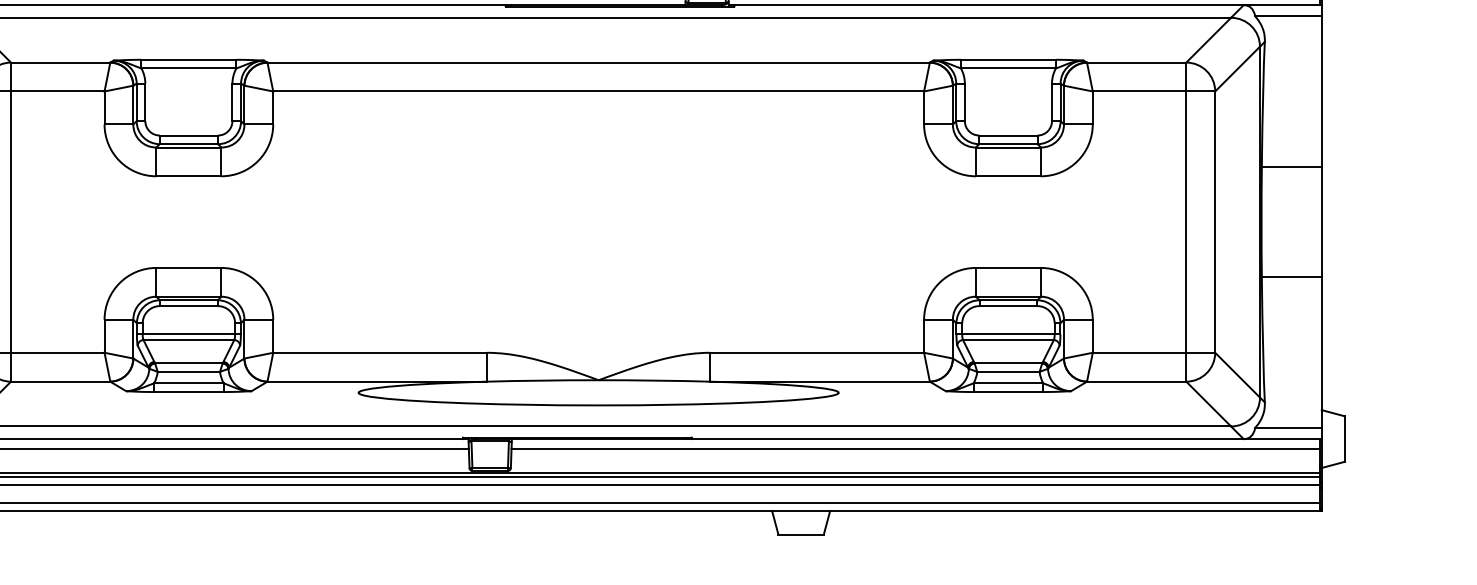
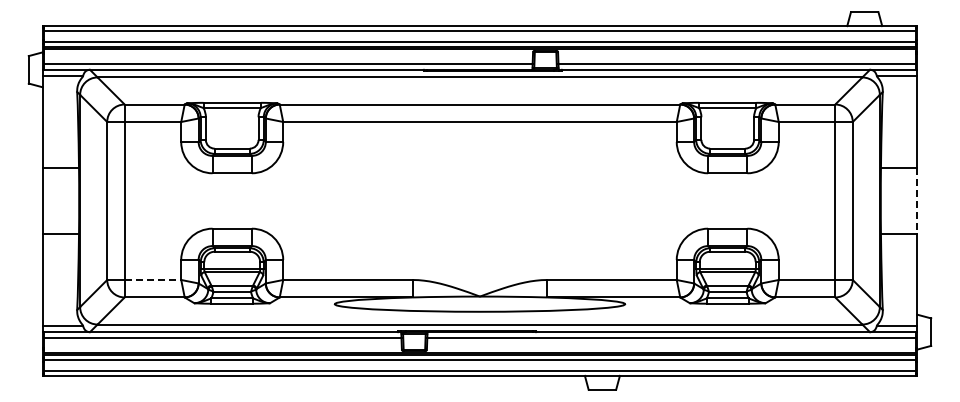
line: (1322, 222) -> (917, 201), solid -> dashed
line: (58, 351) -> (153, 279), solid -> dashed

